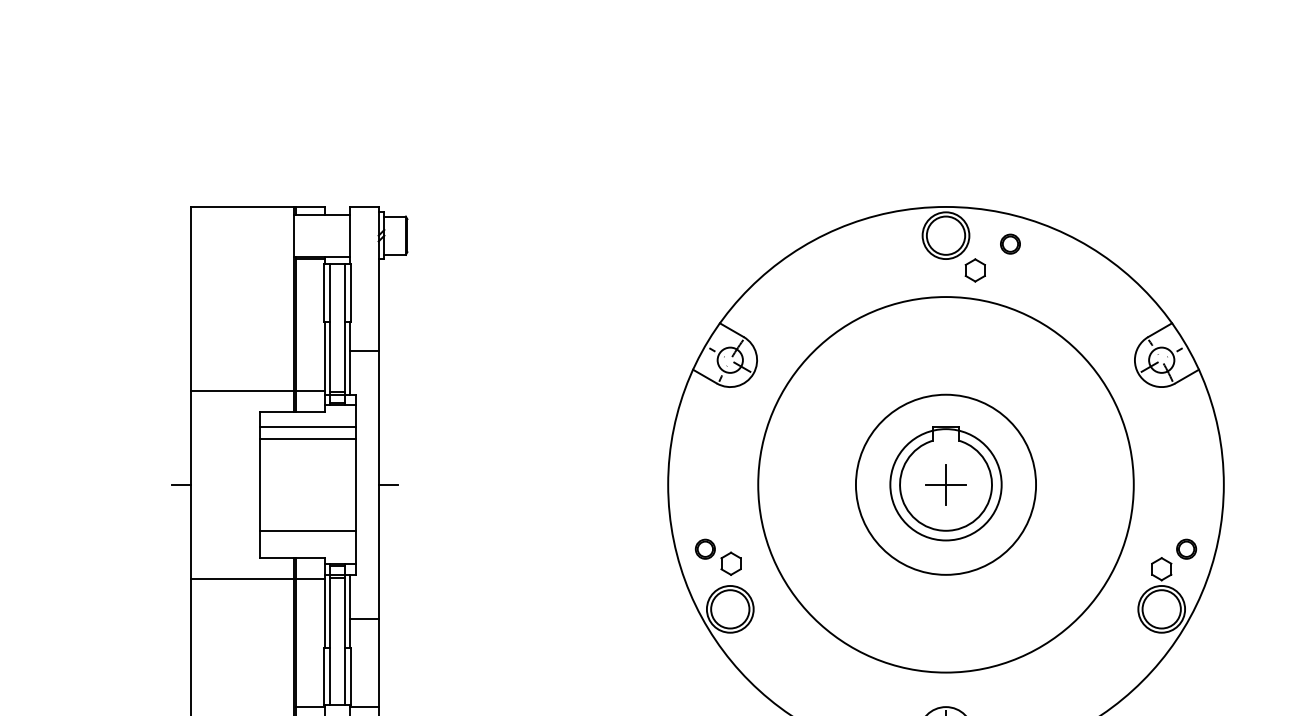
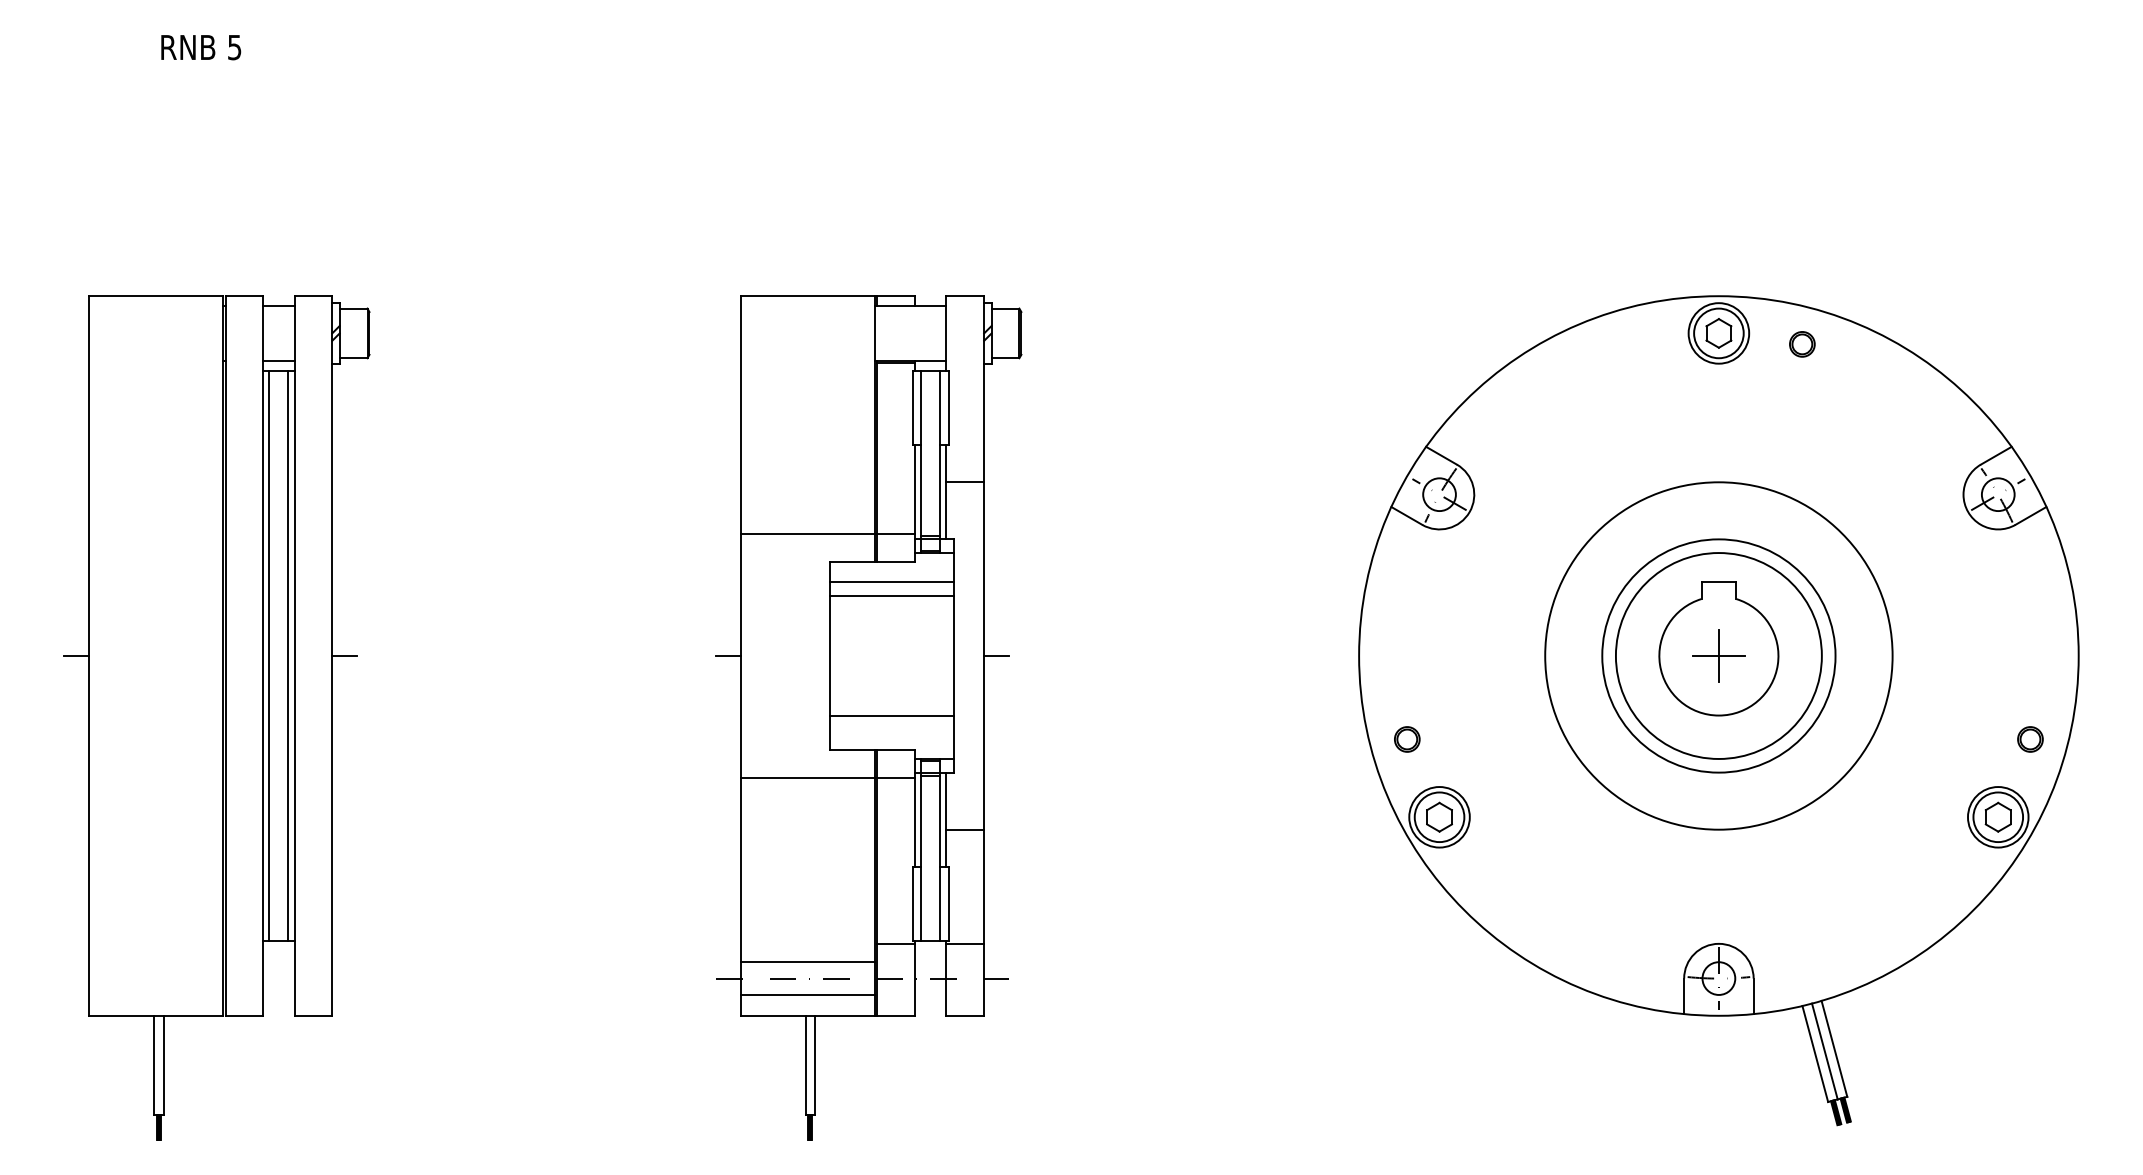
part: (975, 270) -> (1718, 333), moved
circle: (945, 484) -> (1718, 655), size x0.71
circle: (945, 484) -> (1718, 655), size x1.43
part: (731, 563) -> (1439, 816), moved
part: (1161, 568) -> (1997, 816), moved

